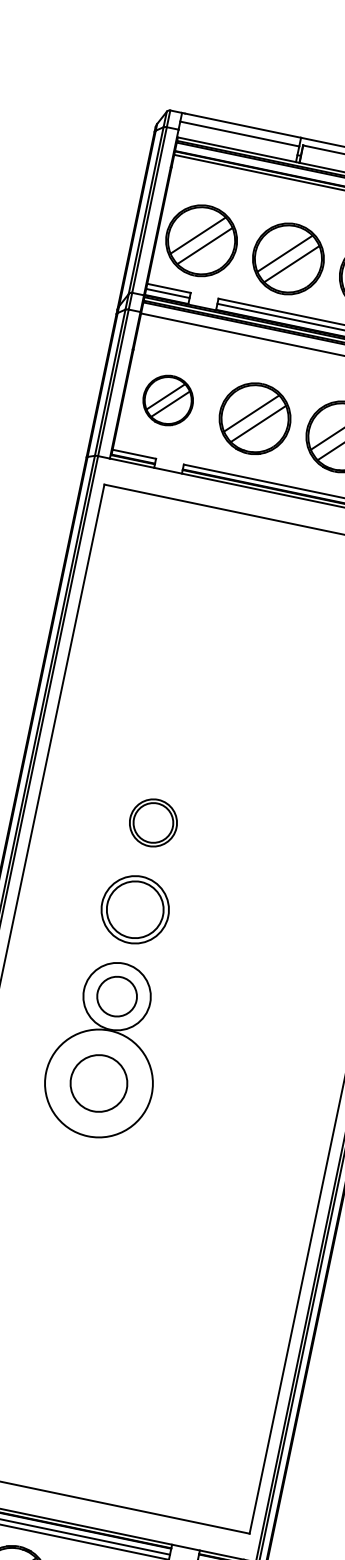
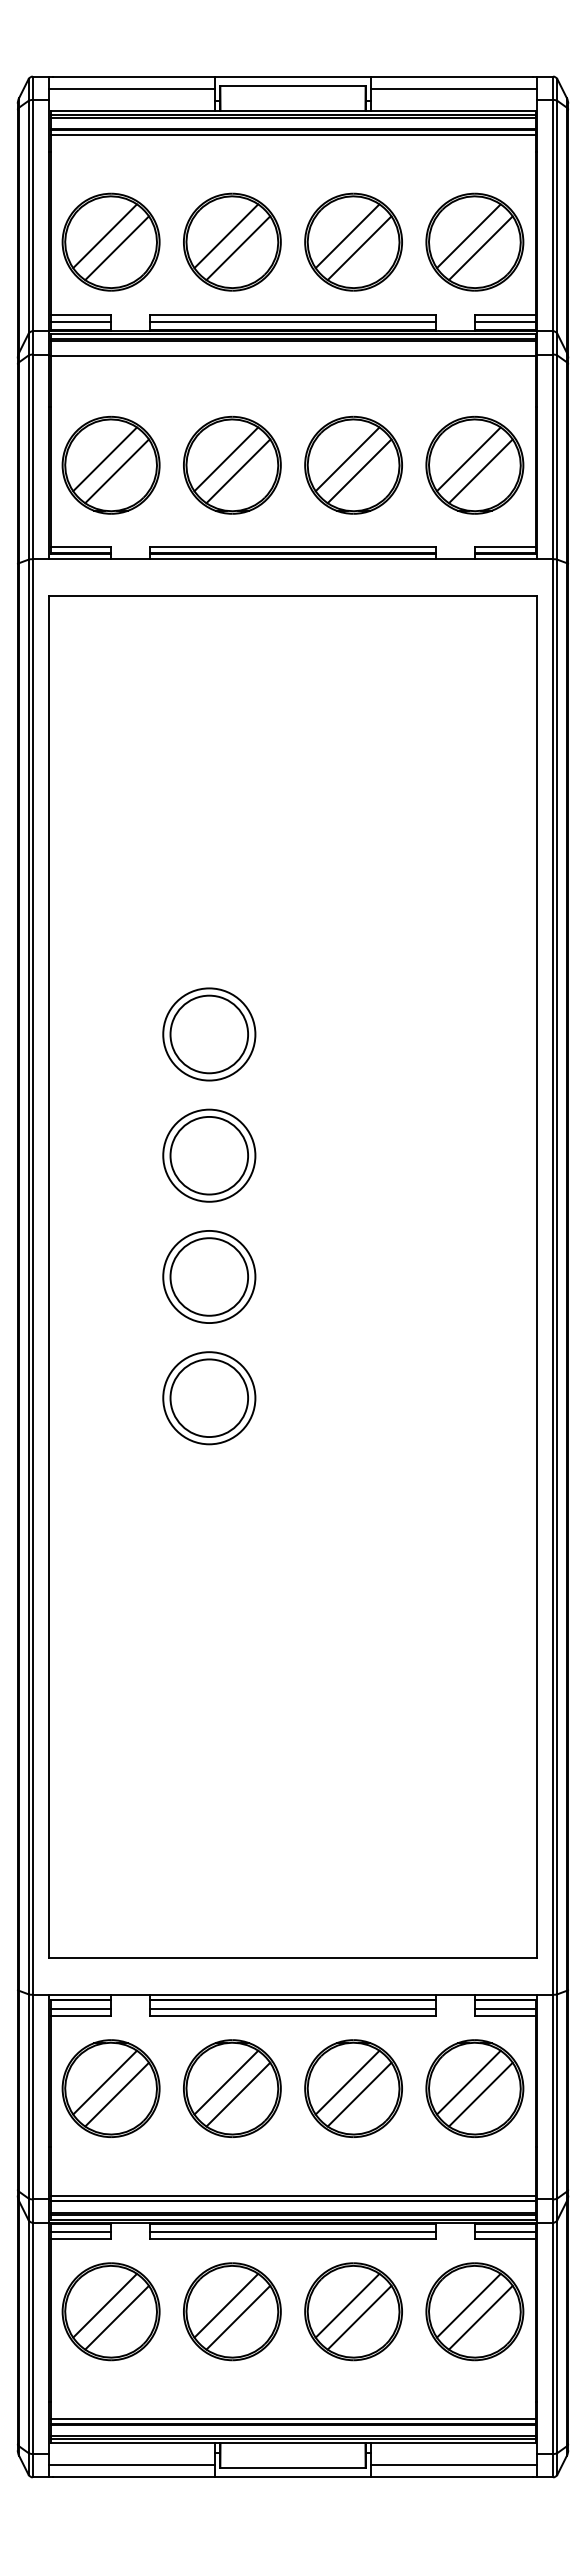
part: (167, 399) -> (110, 464), size x1.43
part: (153, 822) -> (209, 1034), size x1.43
circle: (117, 996) -> (209, 1276), size x1.43
circle: (99, 1083) -> (209, 1398), size x0.62

